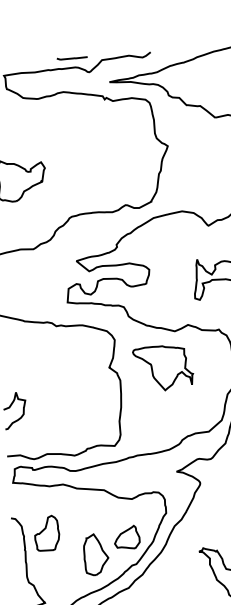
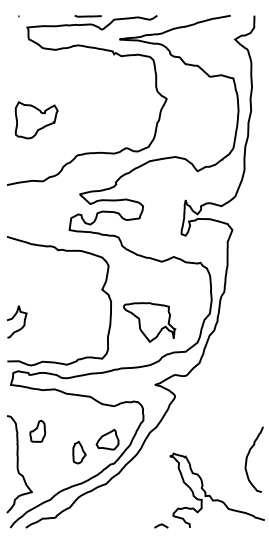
part: (163, 368) -> (149, 322), moved
part: (46, 533) -> (37, 431), size x0.7
part: (96, 554) -> (79, 452), size x0.6

